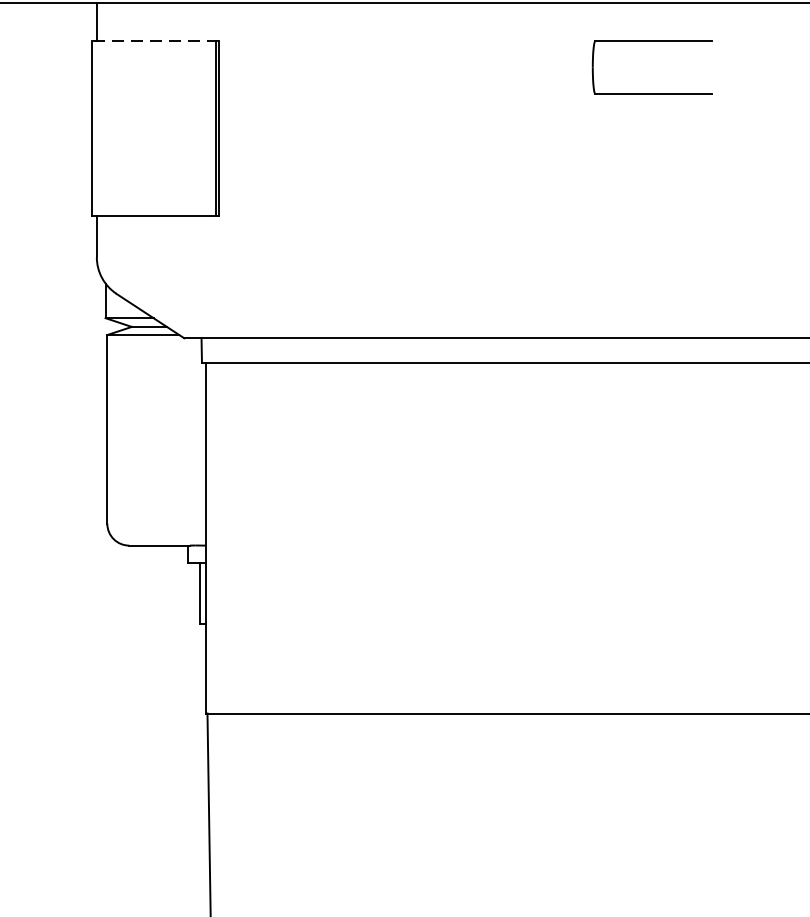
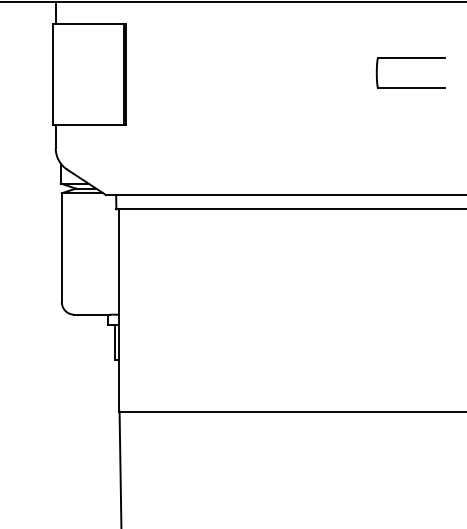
line: (155, 40) -> (89, 23), dashed -> solid
part: (651, 42) -> (410, 58), moved

